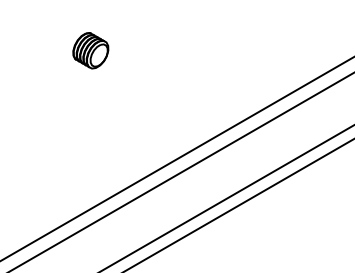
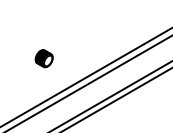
part: (89, 50) -> (43, 58), moved

